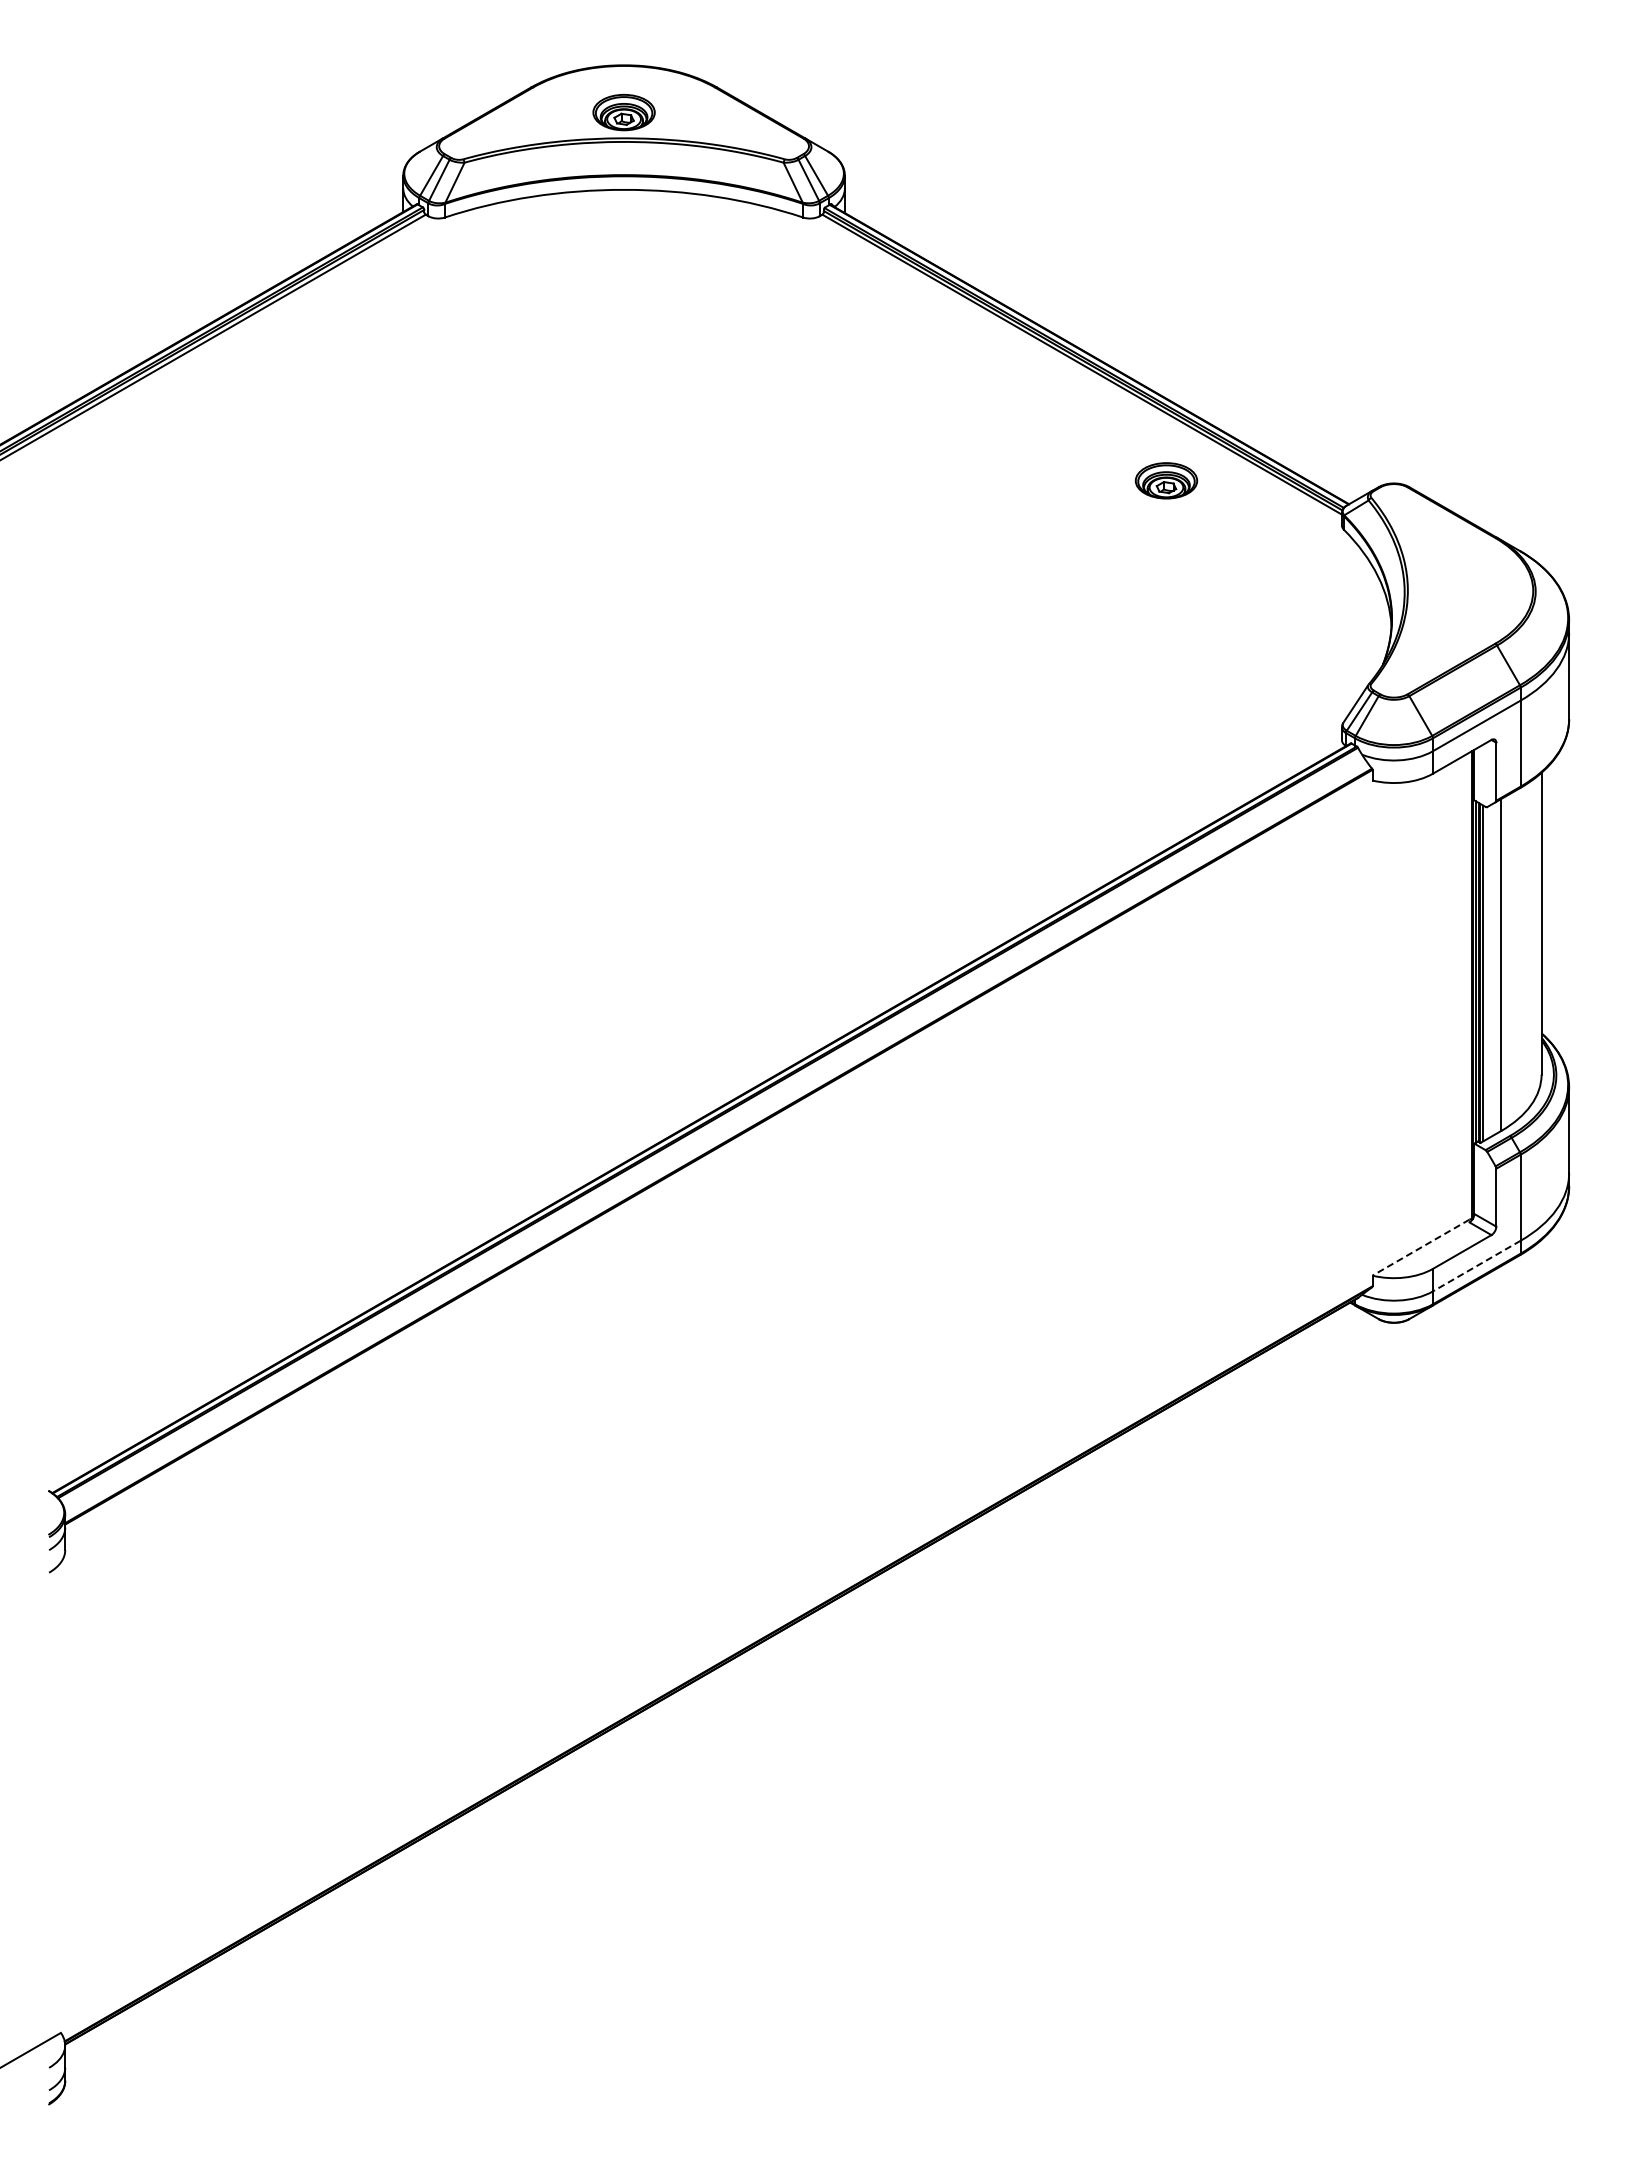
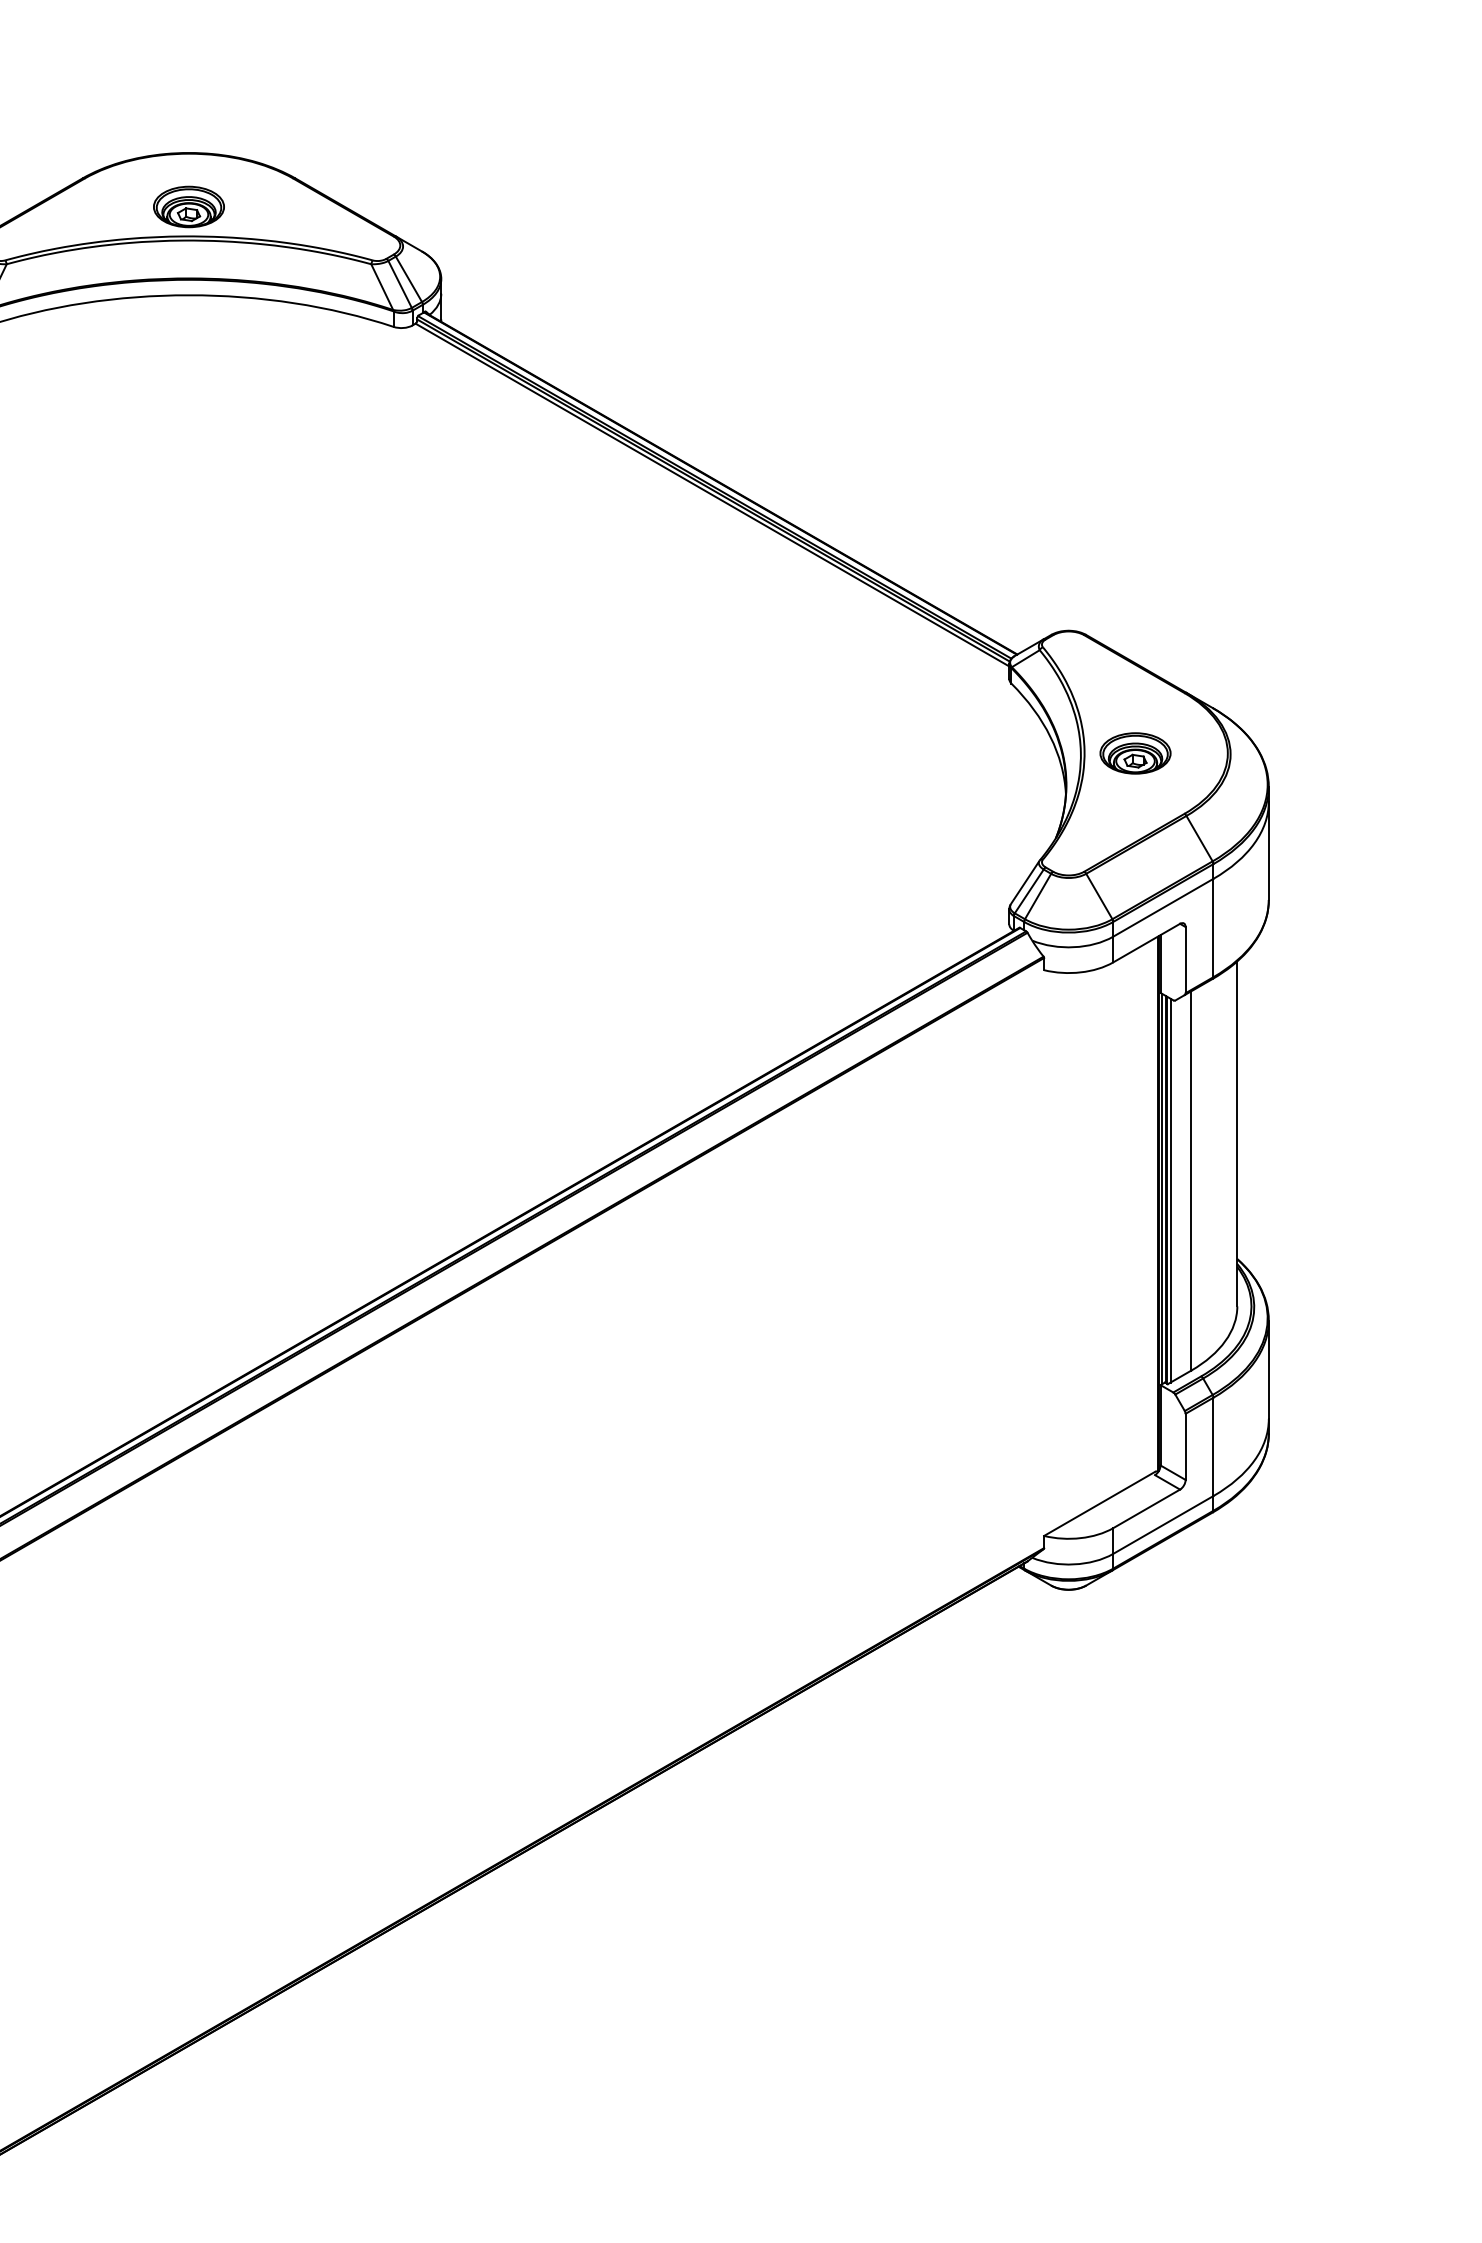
part: (1166, 480) -> (1135, 753), moved
line: (1420, 1247) -> (1098, 1503), dashed -> solid
line: (1476, 1266) -> (1162, 1525), dashed -> solid

